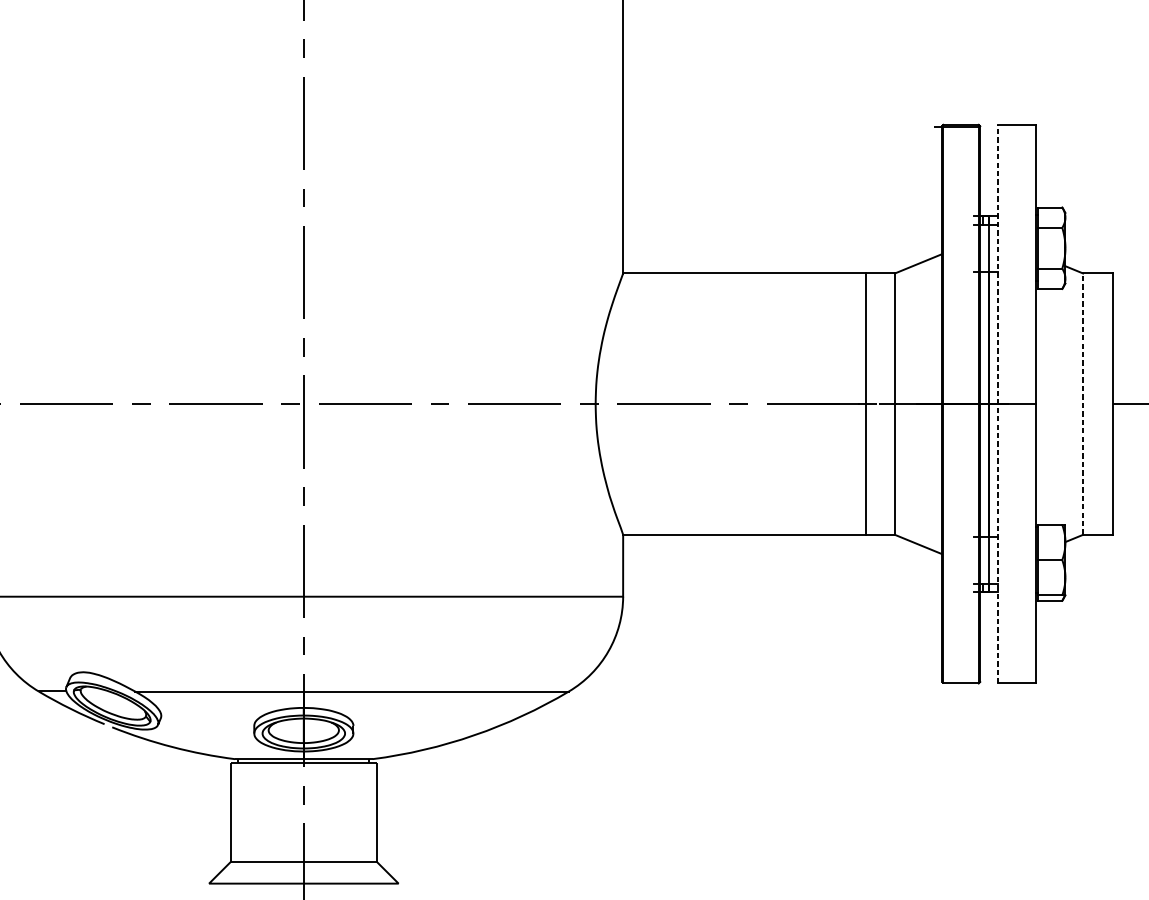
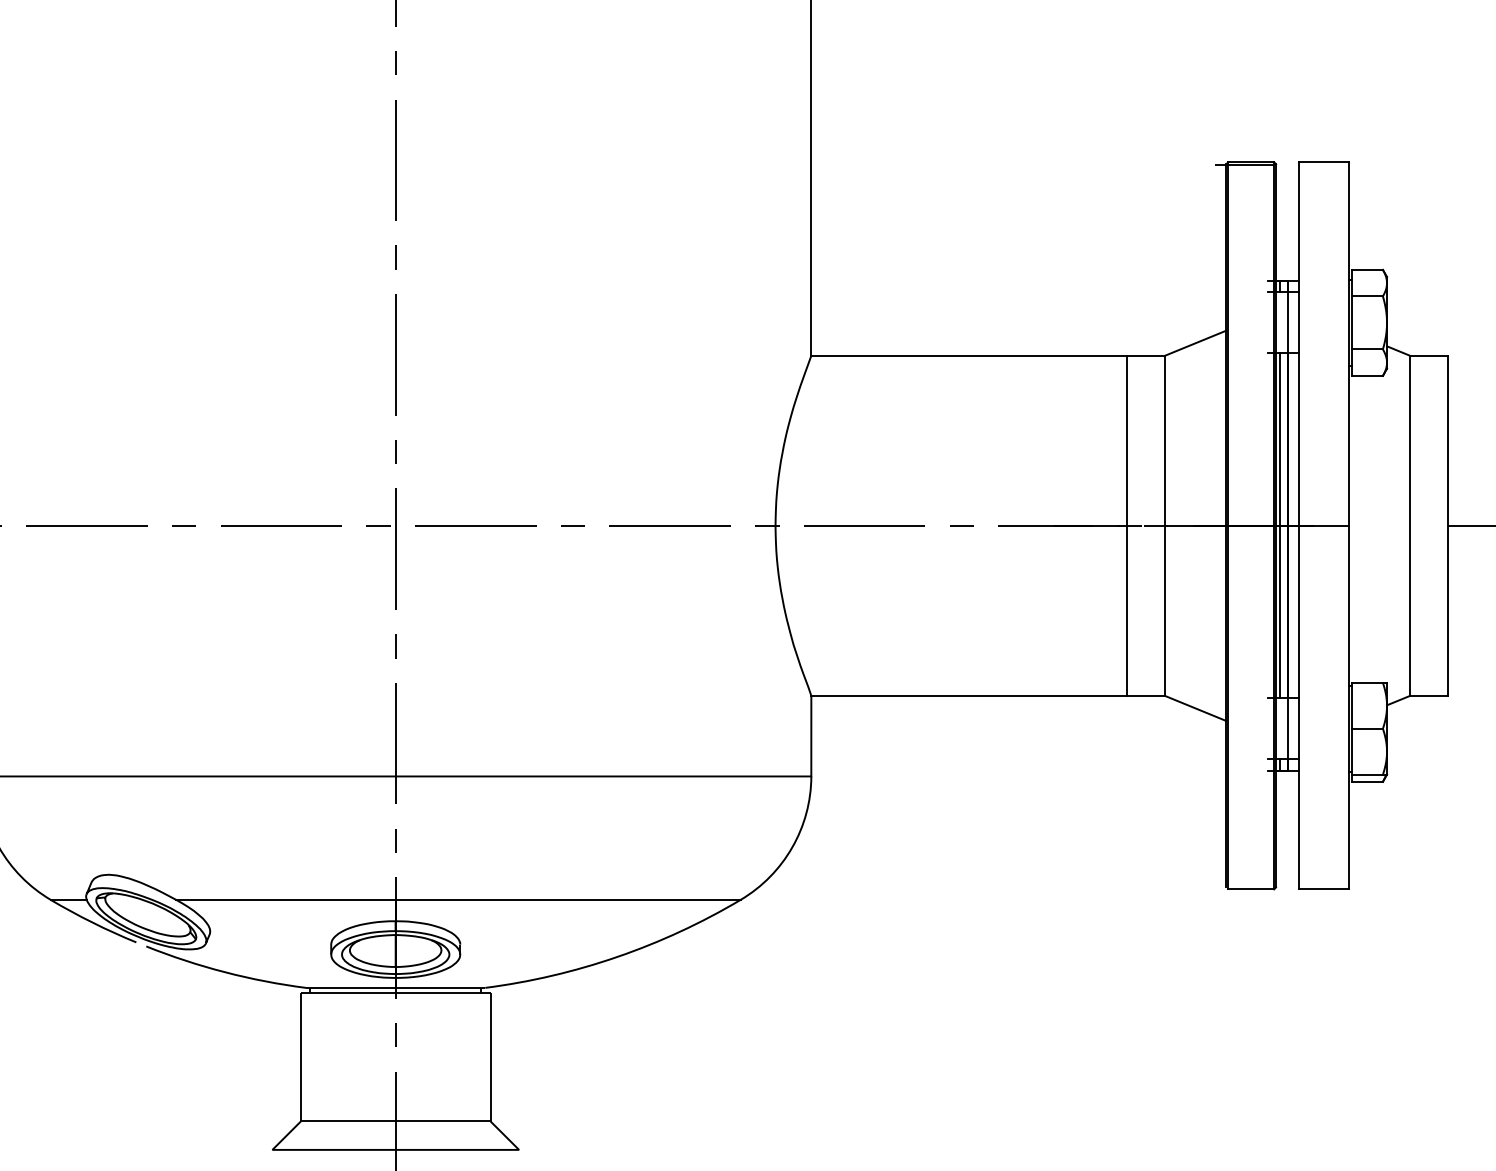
line: (982, 403) -> (1279, 525), added
line: (998, 403) -> (1299, 525), dashed -> solid
line: (1082, 403) -> (1409, 525), dashed -> solid

